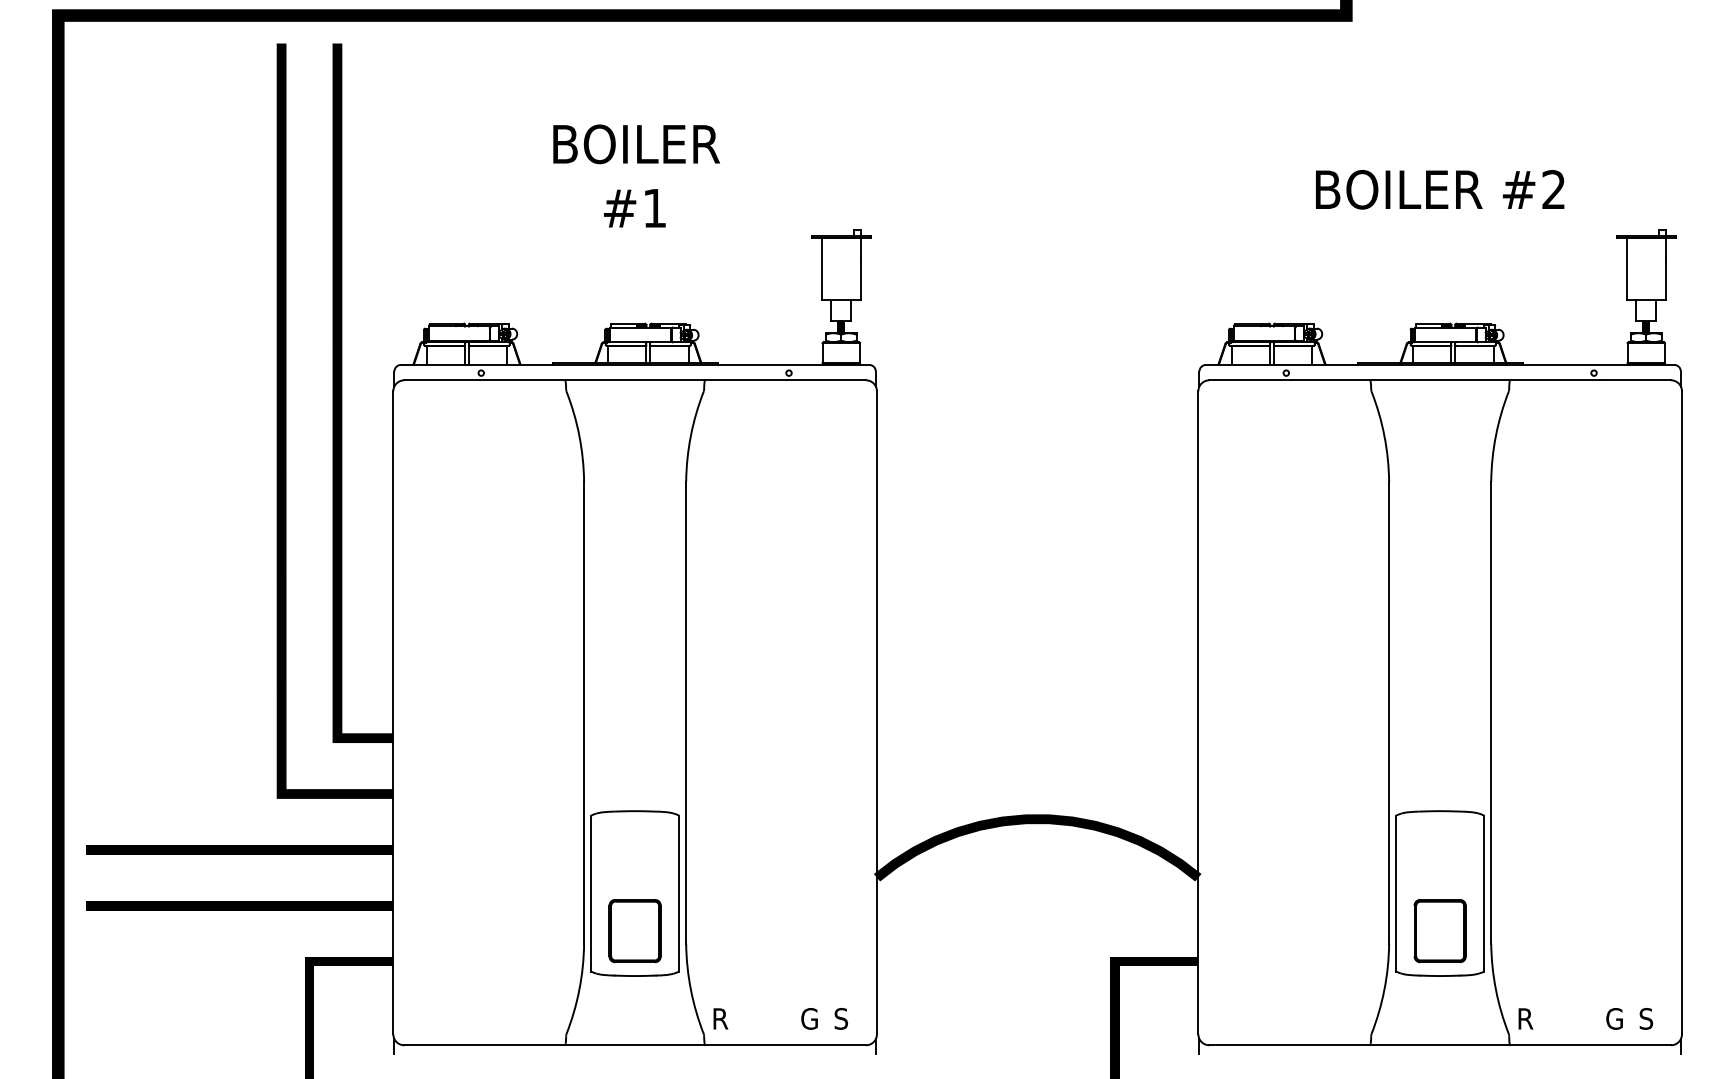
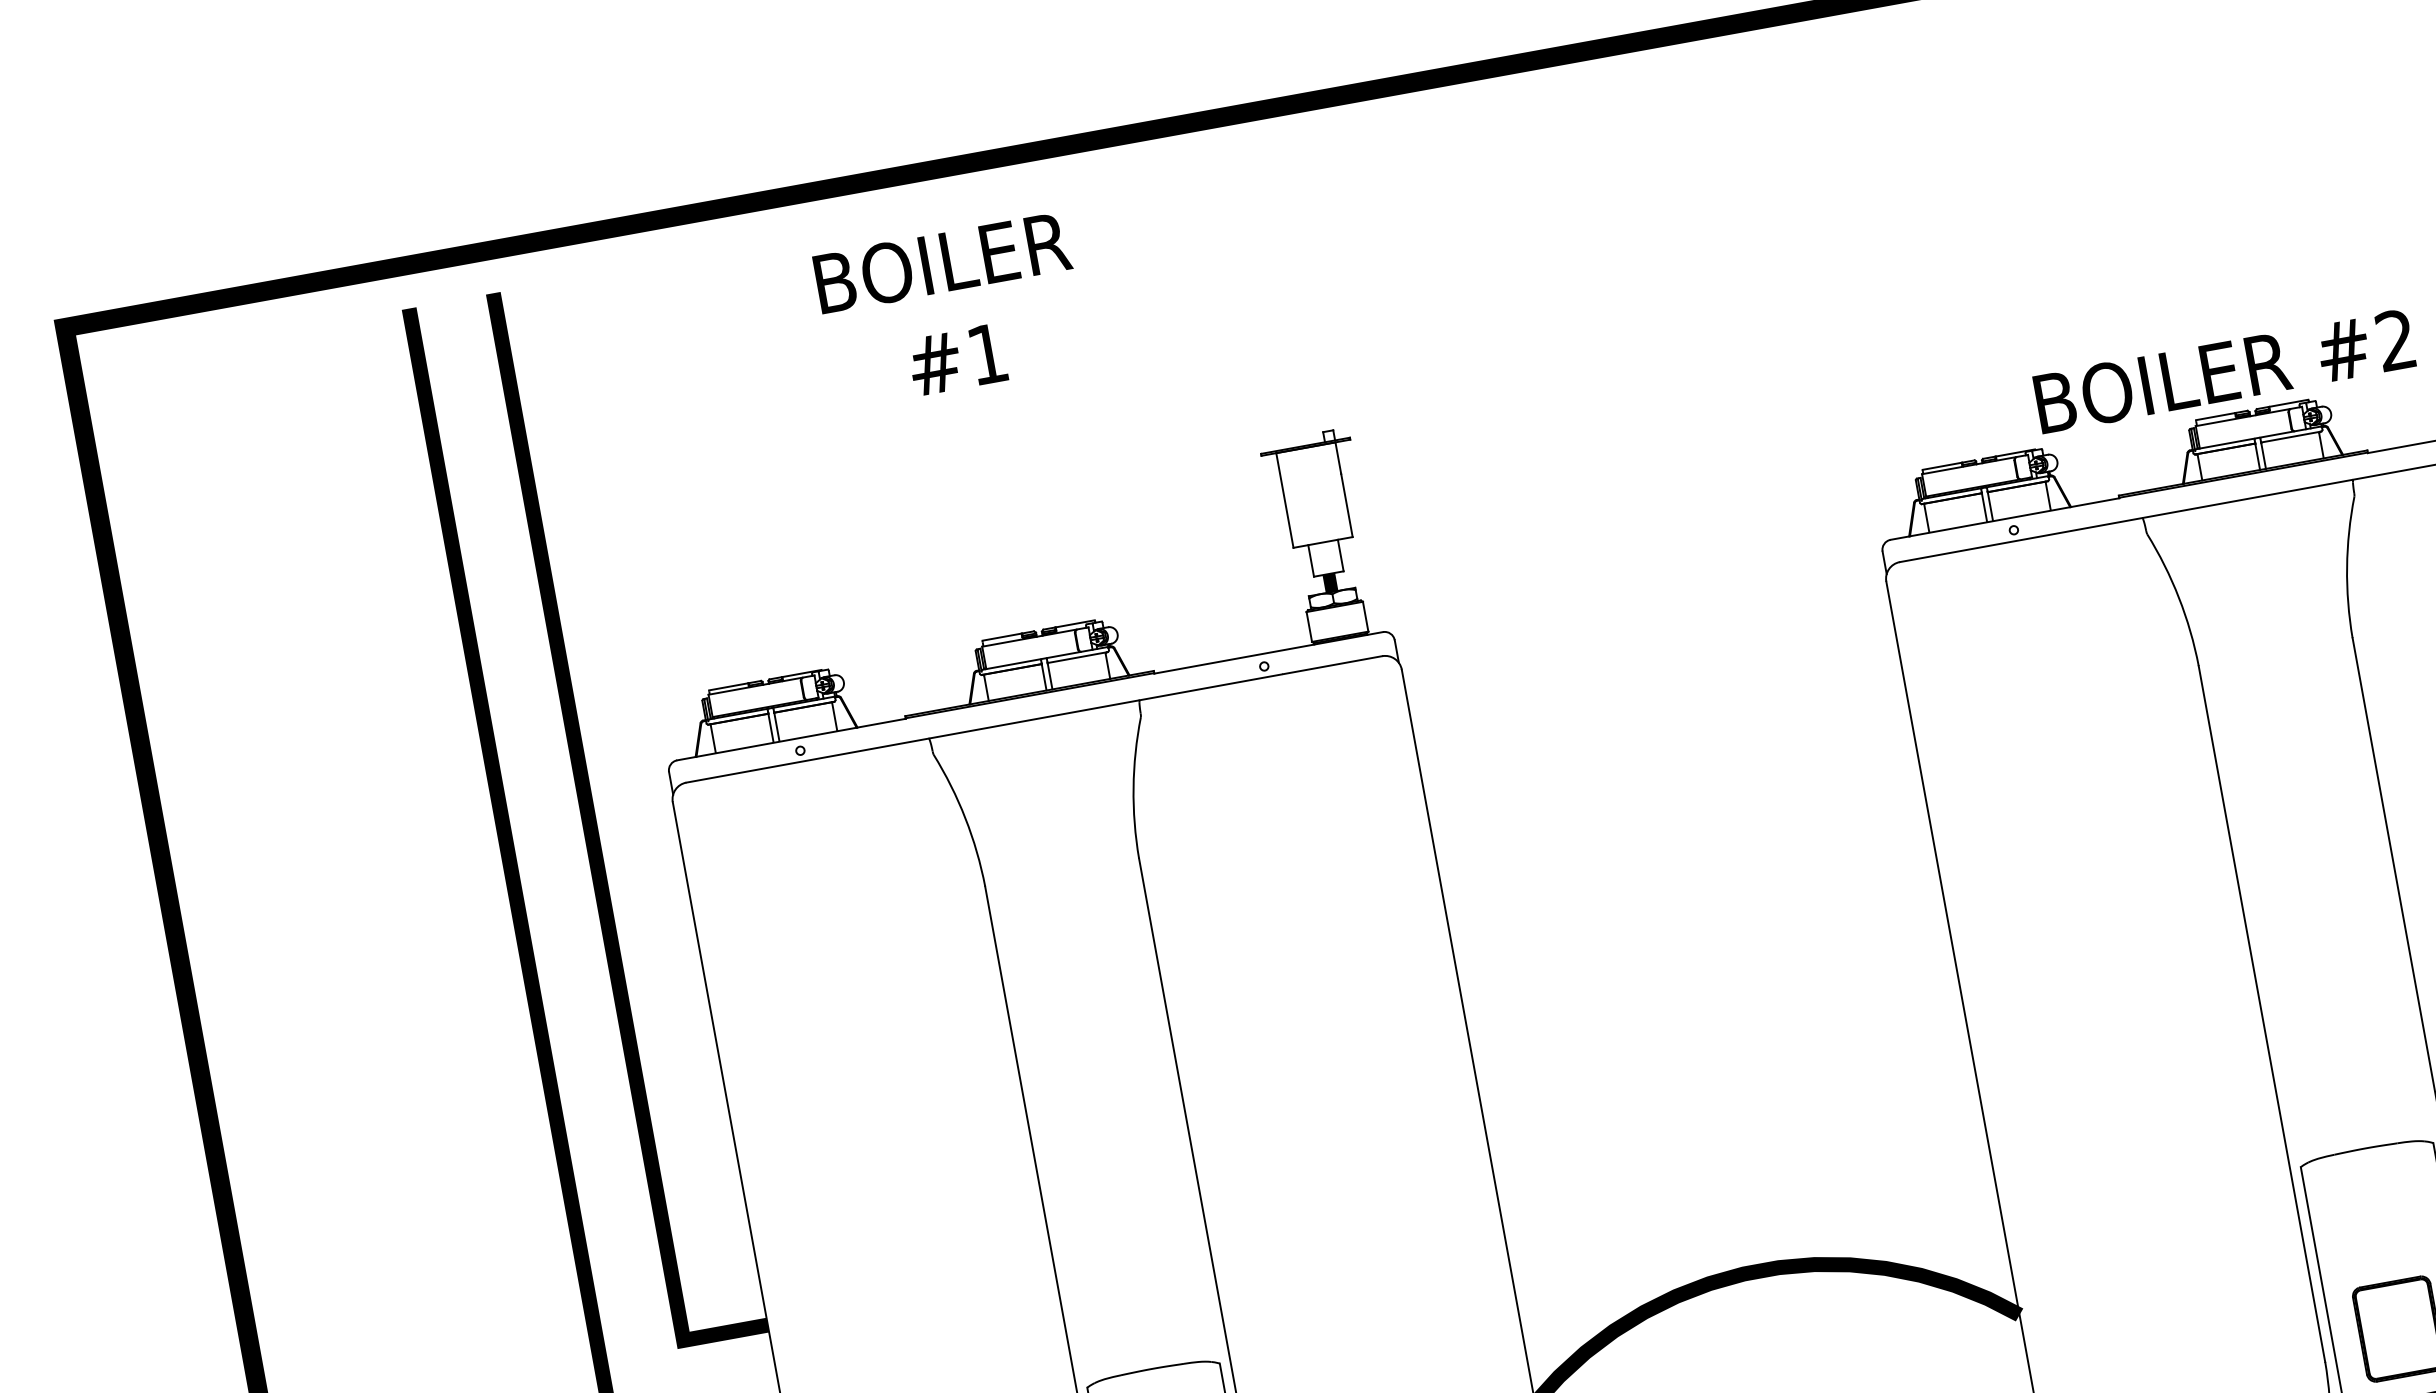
text: (636, 175) -> (951, 309), moved
text: (1440, 189) -> (2225, 370), moved

